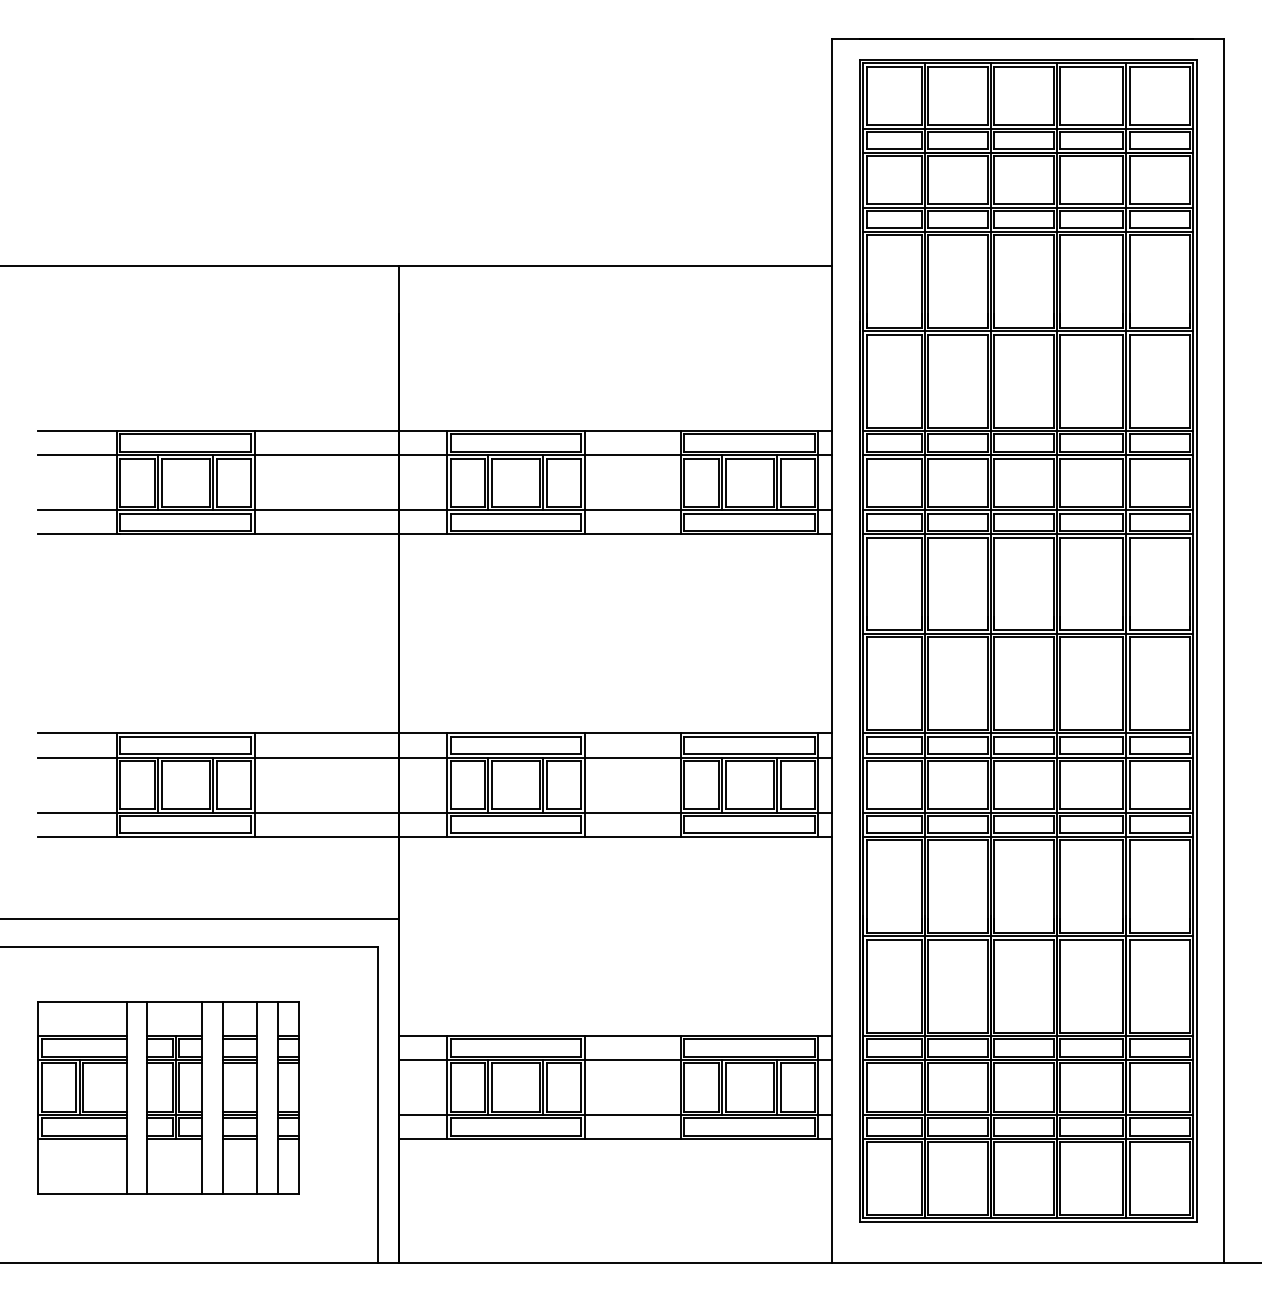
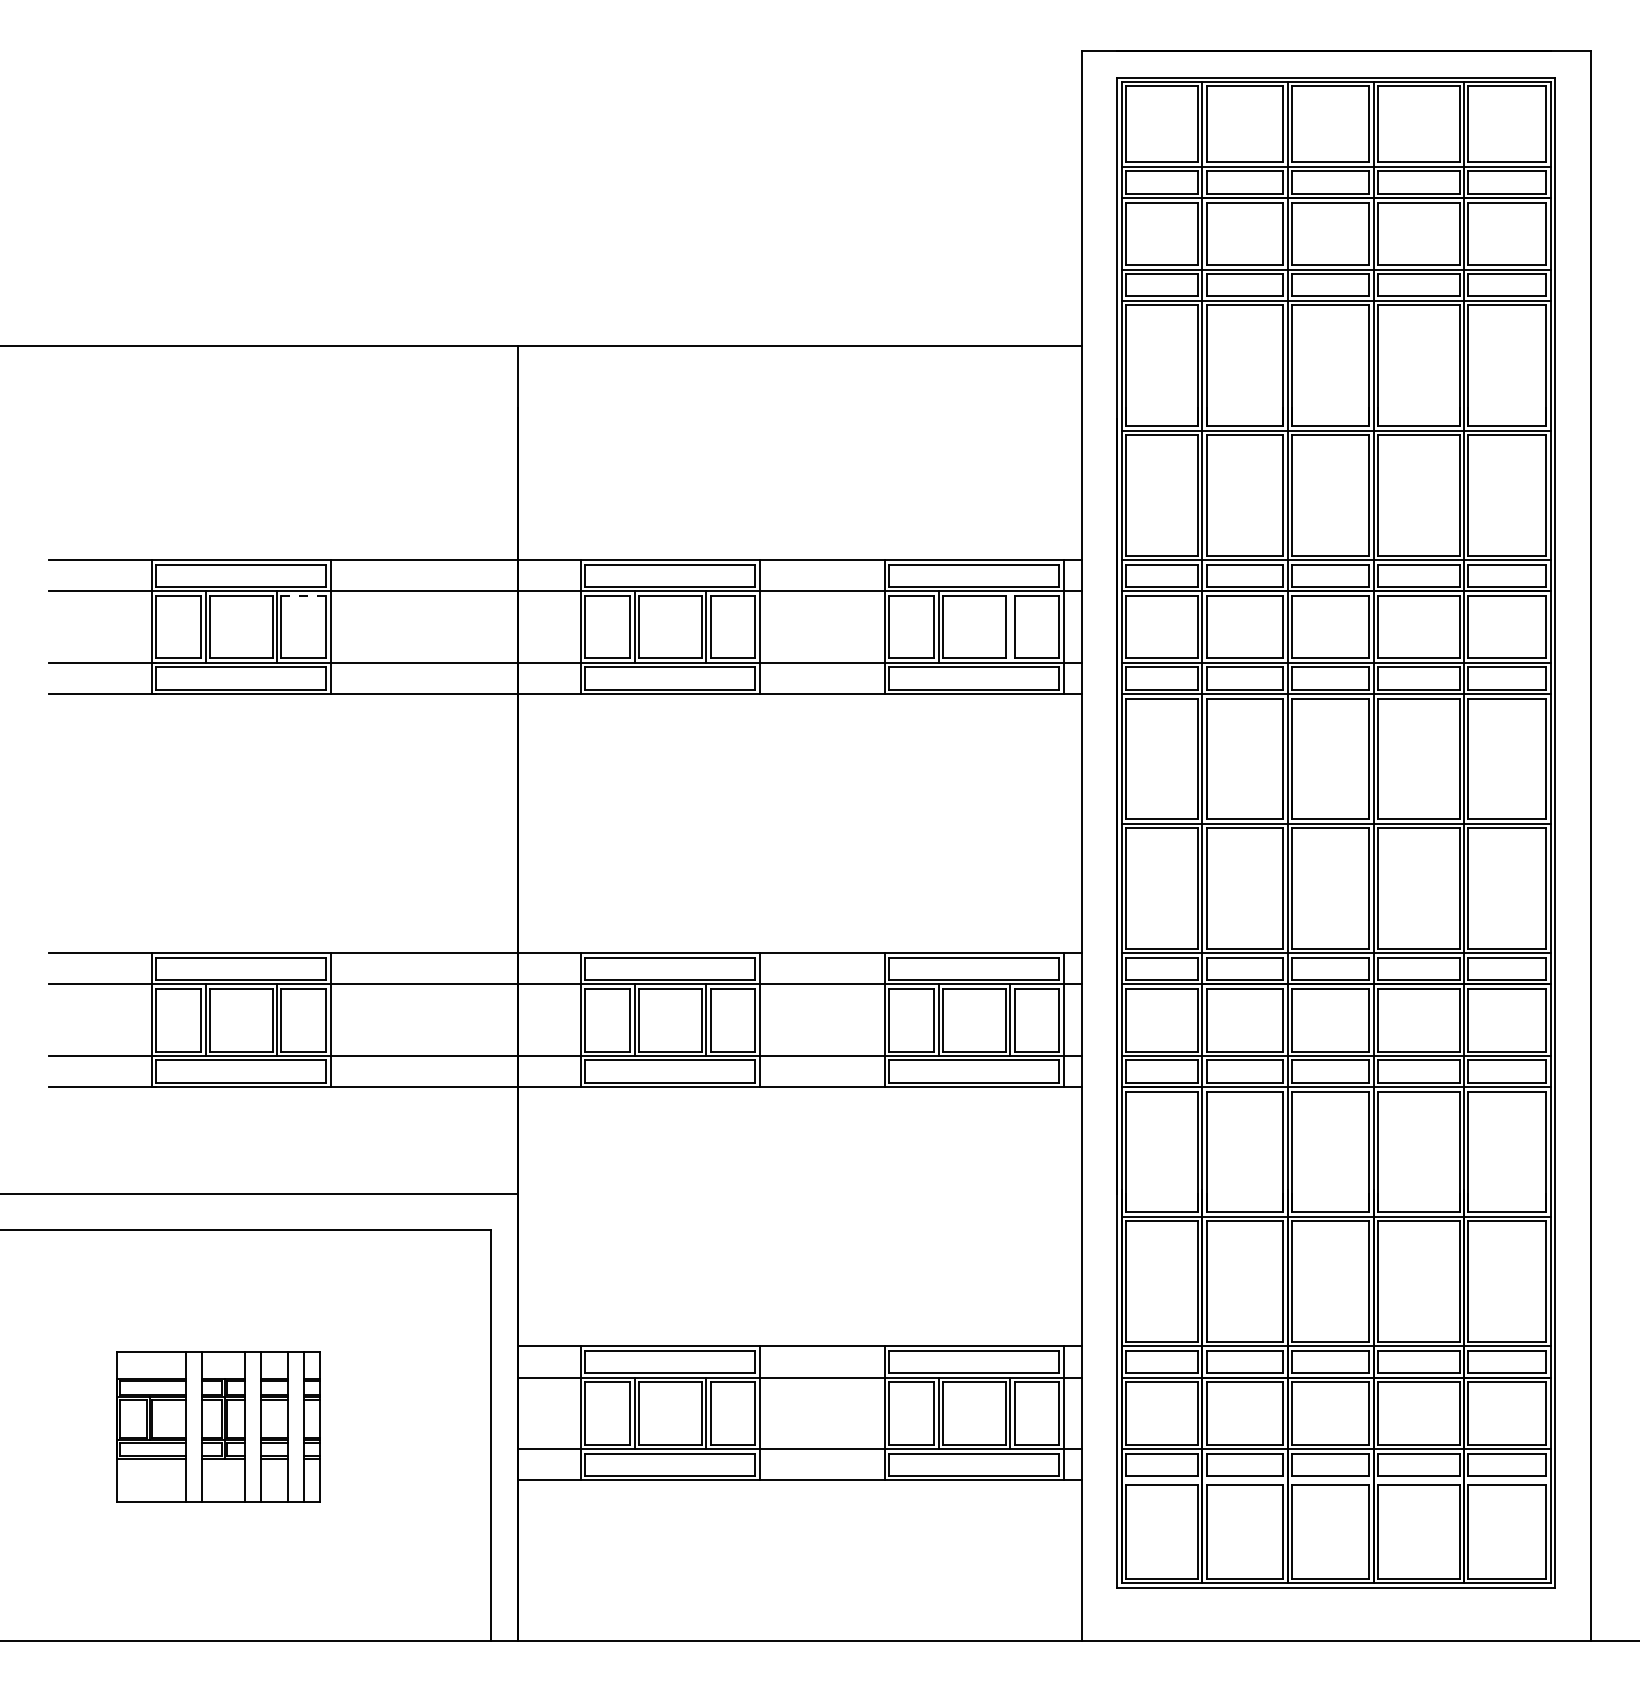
line: (233, 458) -> (303, 595), solid -> dashed
line: (777, 482) -> (1010, 626), removed
part: (168, 1097) -> (218, 1426), size x0.6
line: (1027, 1139) -> (1335, 1480), removed

